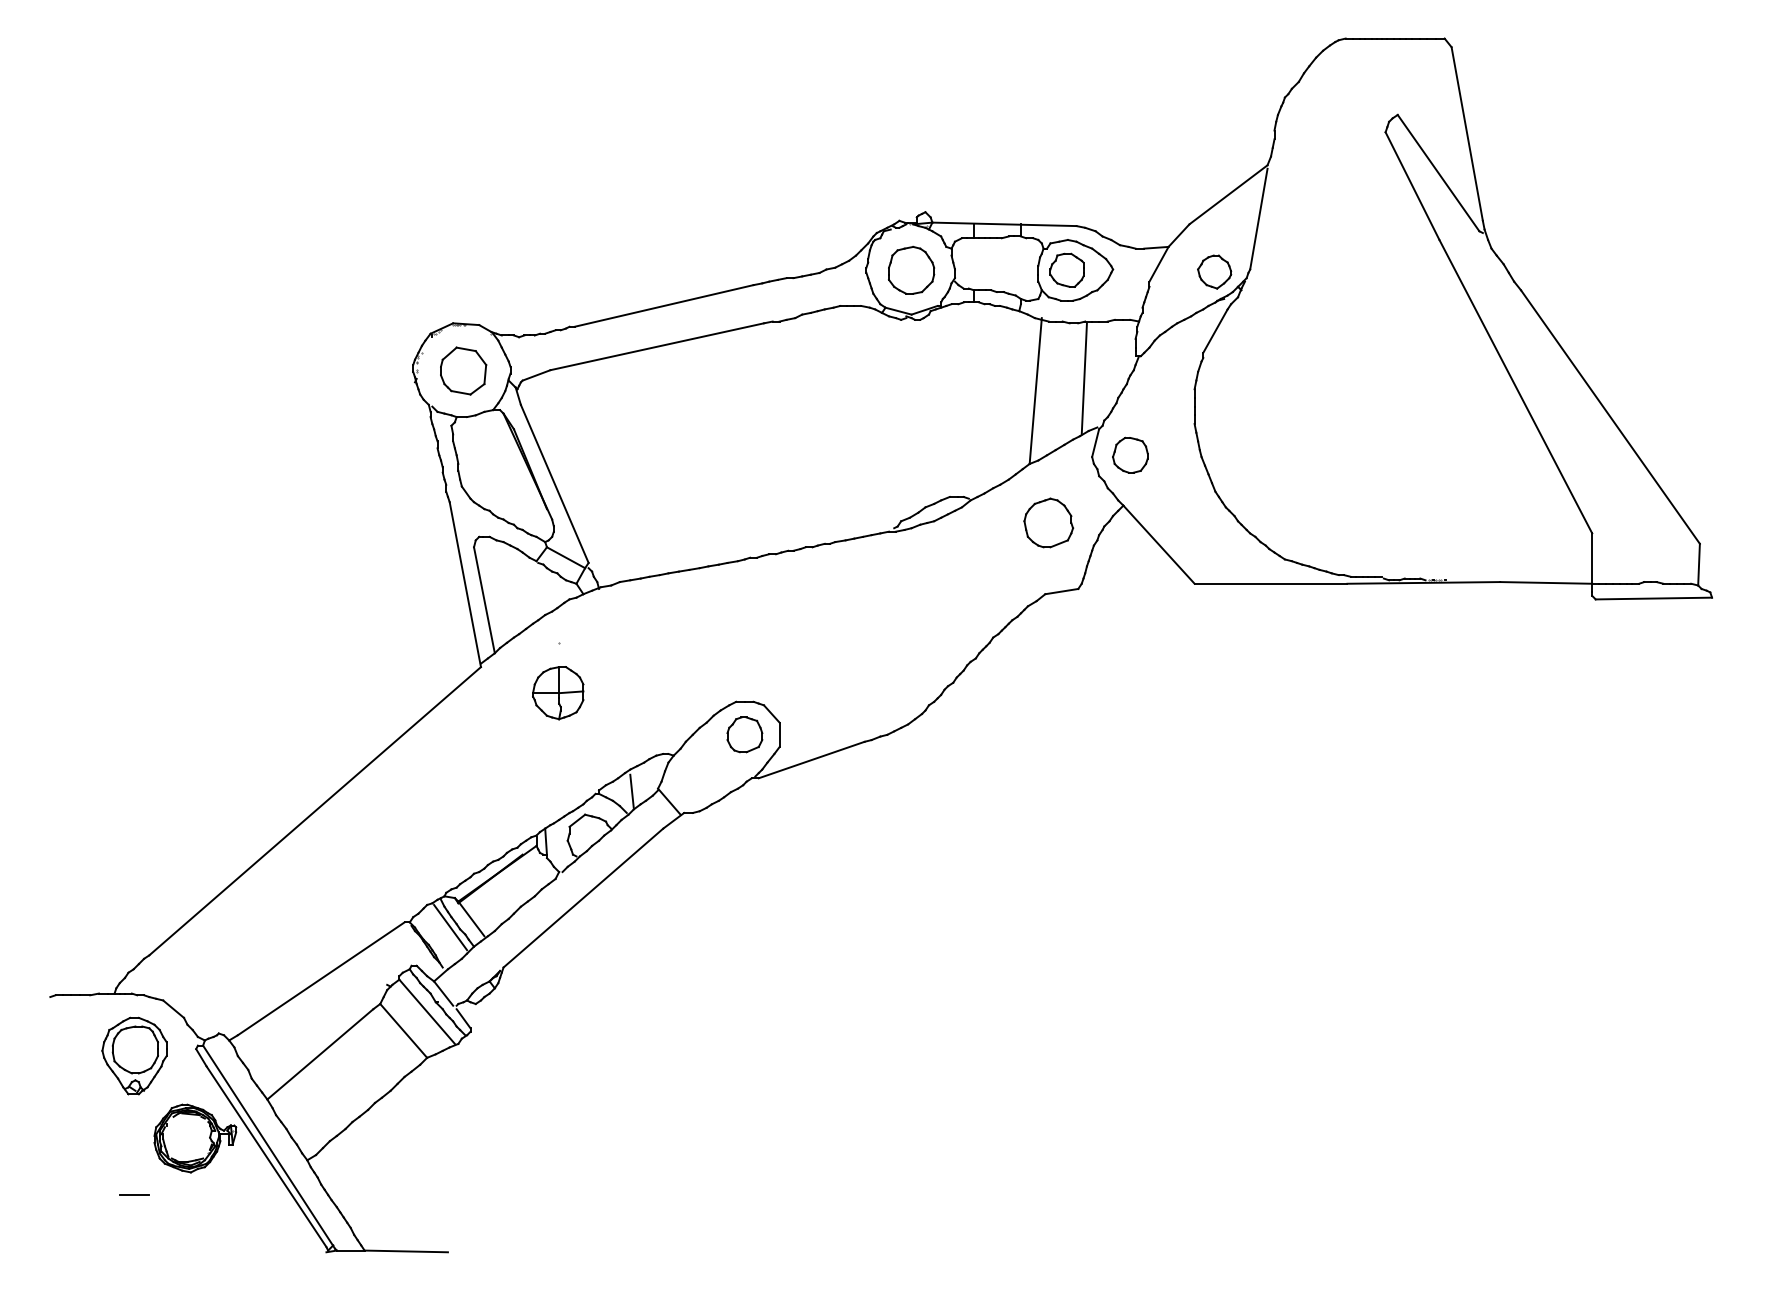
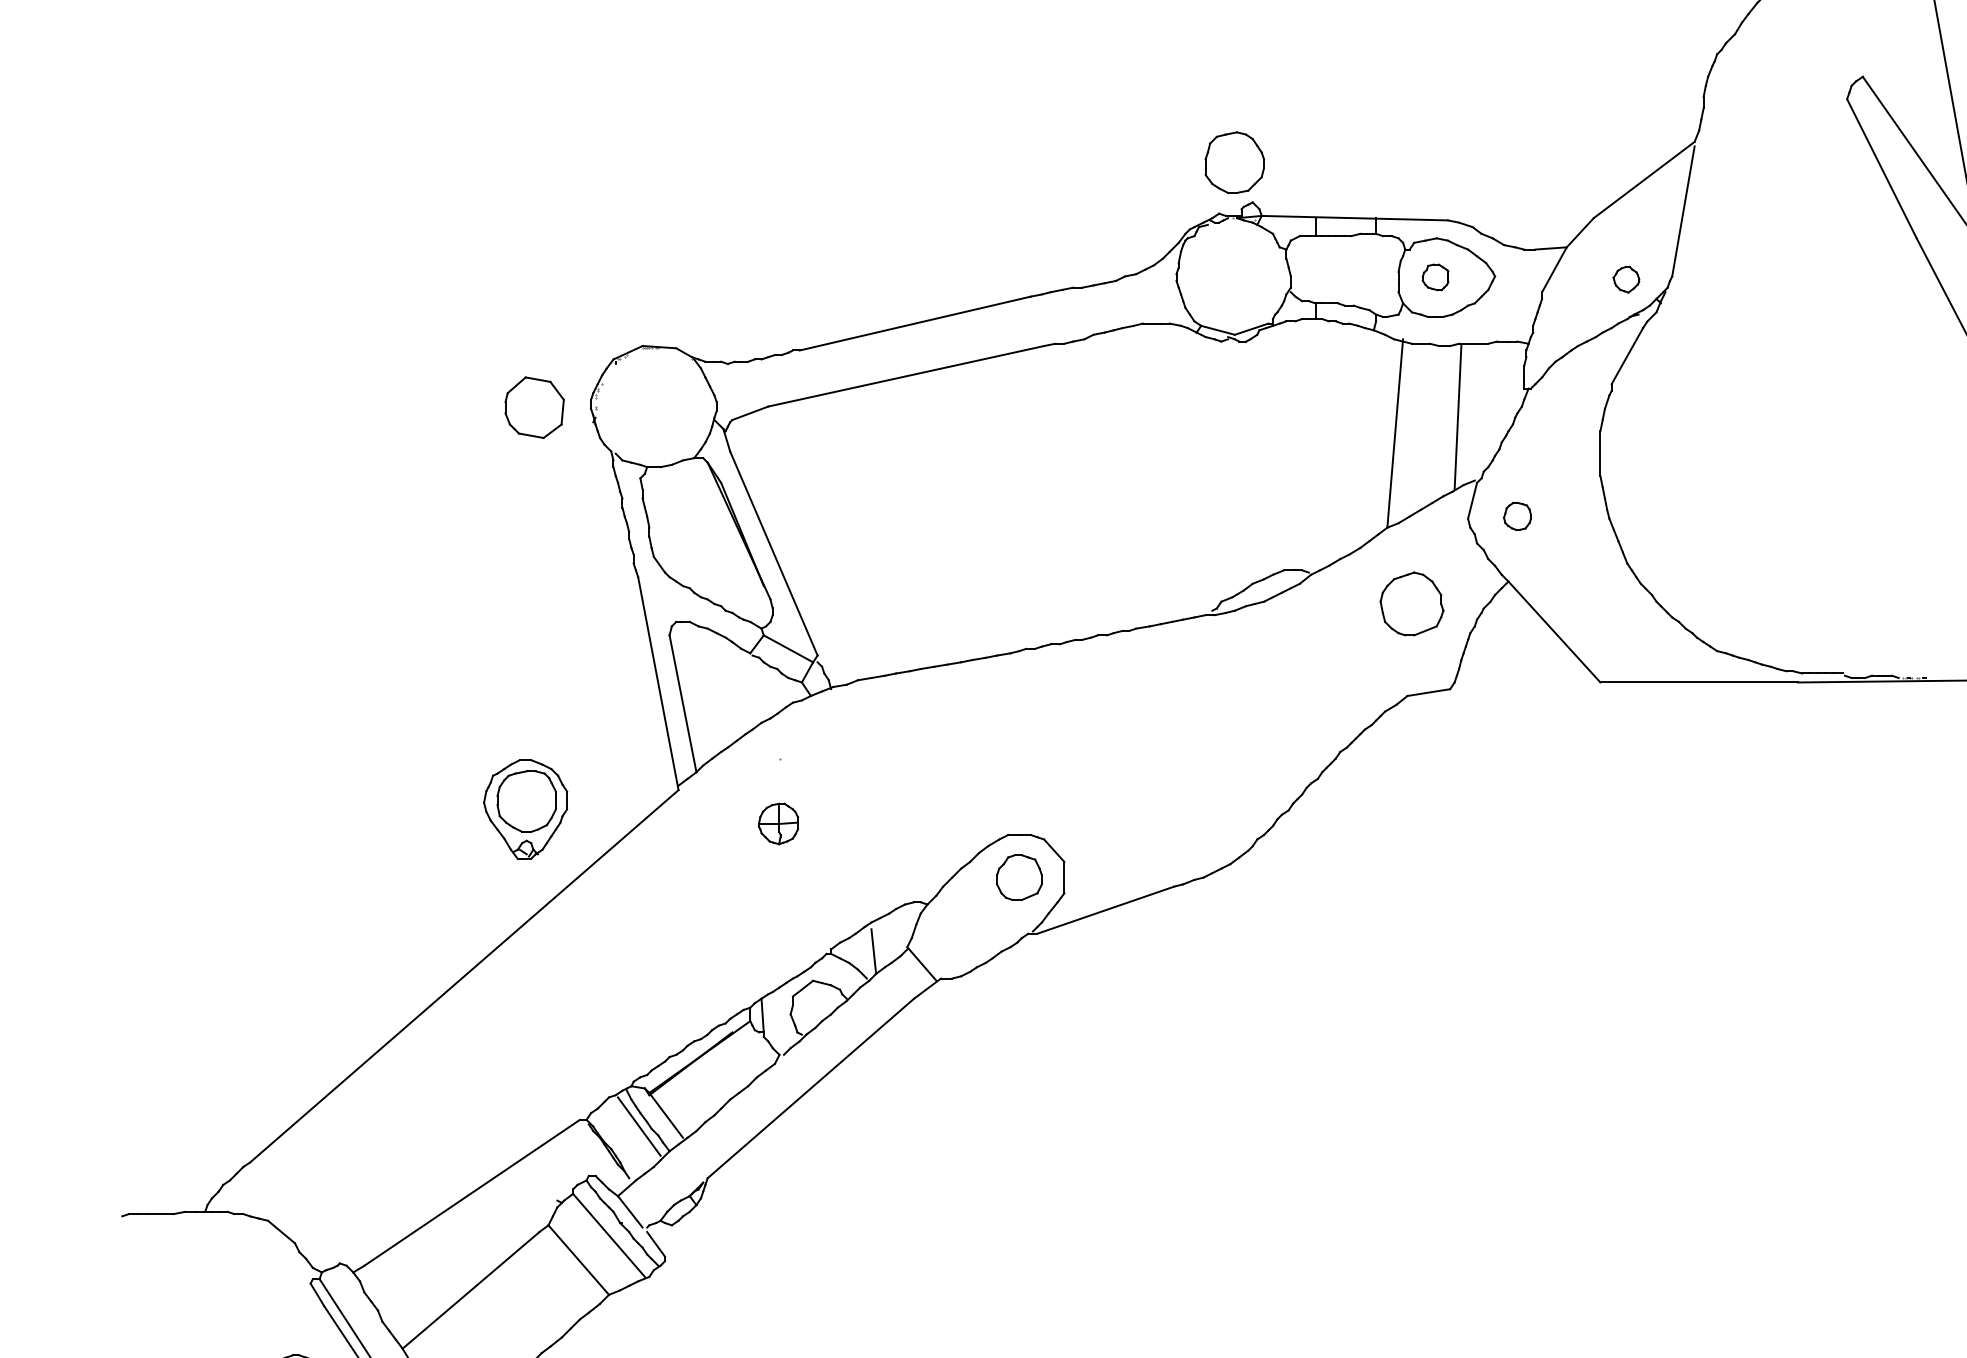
part: (911, 269) -> (1234, 161), moved
part: (1066, 269) -> (1434, 276), size x0.6
part: (1214, 271) -> (1626, 279), size x0.6
part: (463, 370) -> (534, 406), moved
part: (1130, 454) -> (1517, 515), size x0.6
part: (558, 693) -> (778, 824), size x0.6
part: (134, 1055) -> (525, 808), moved

